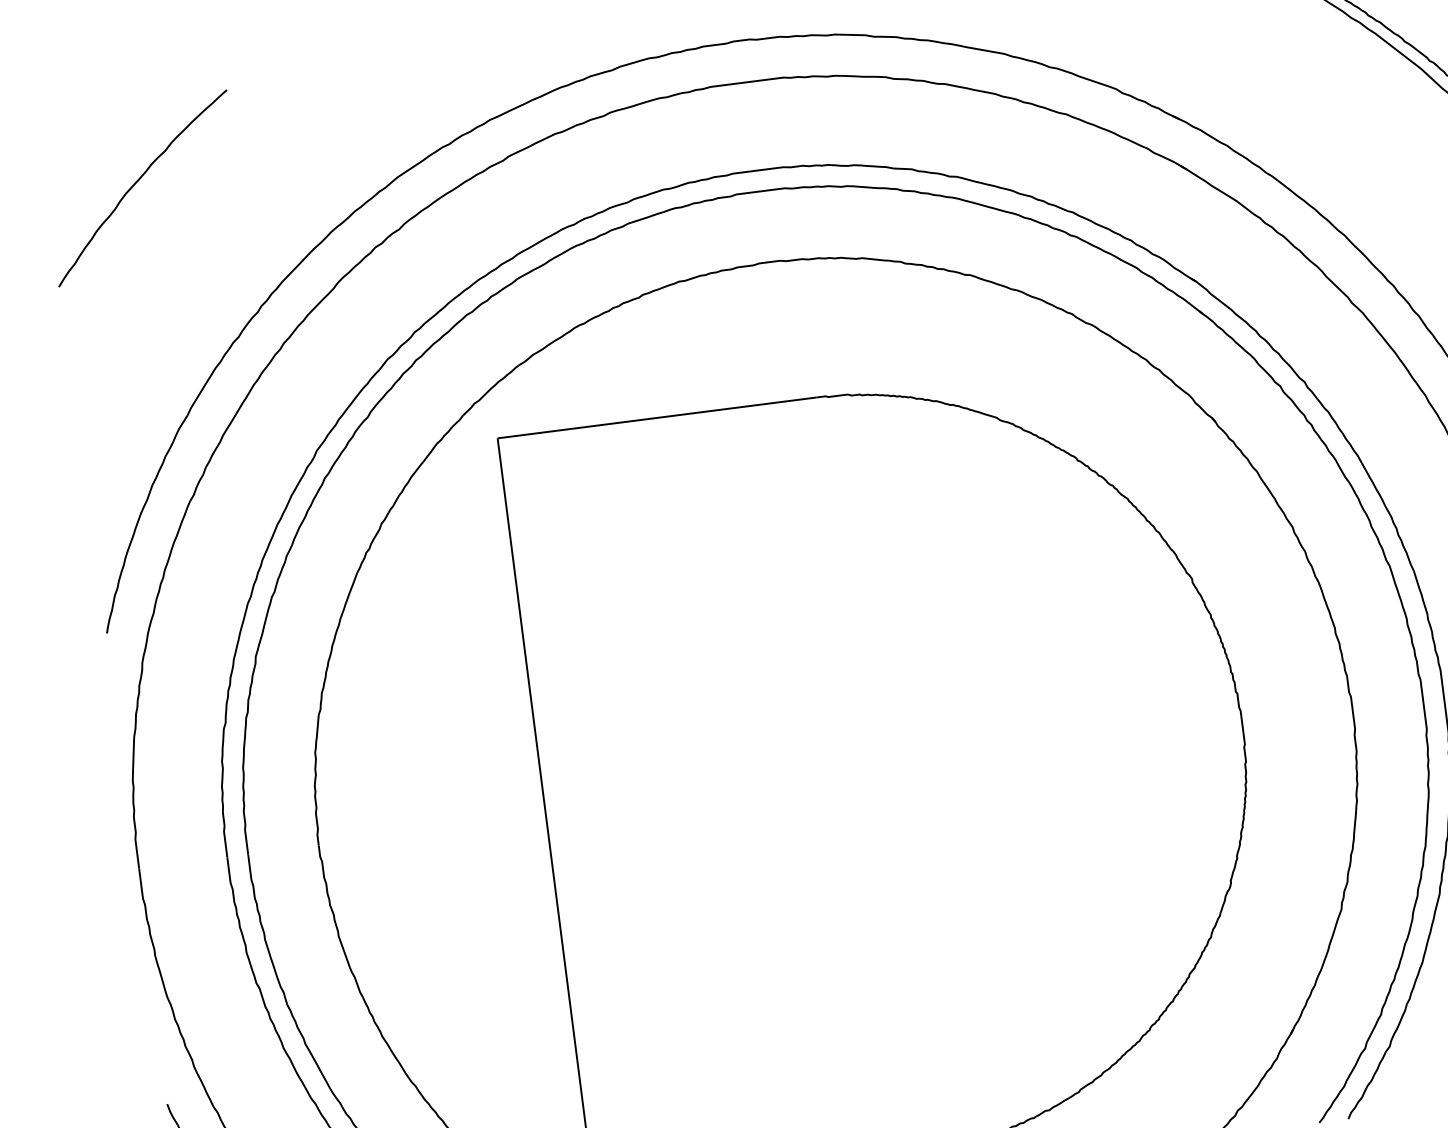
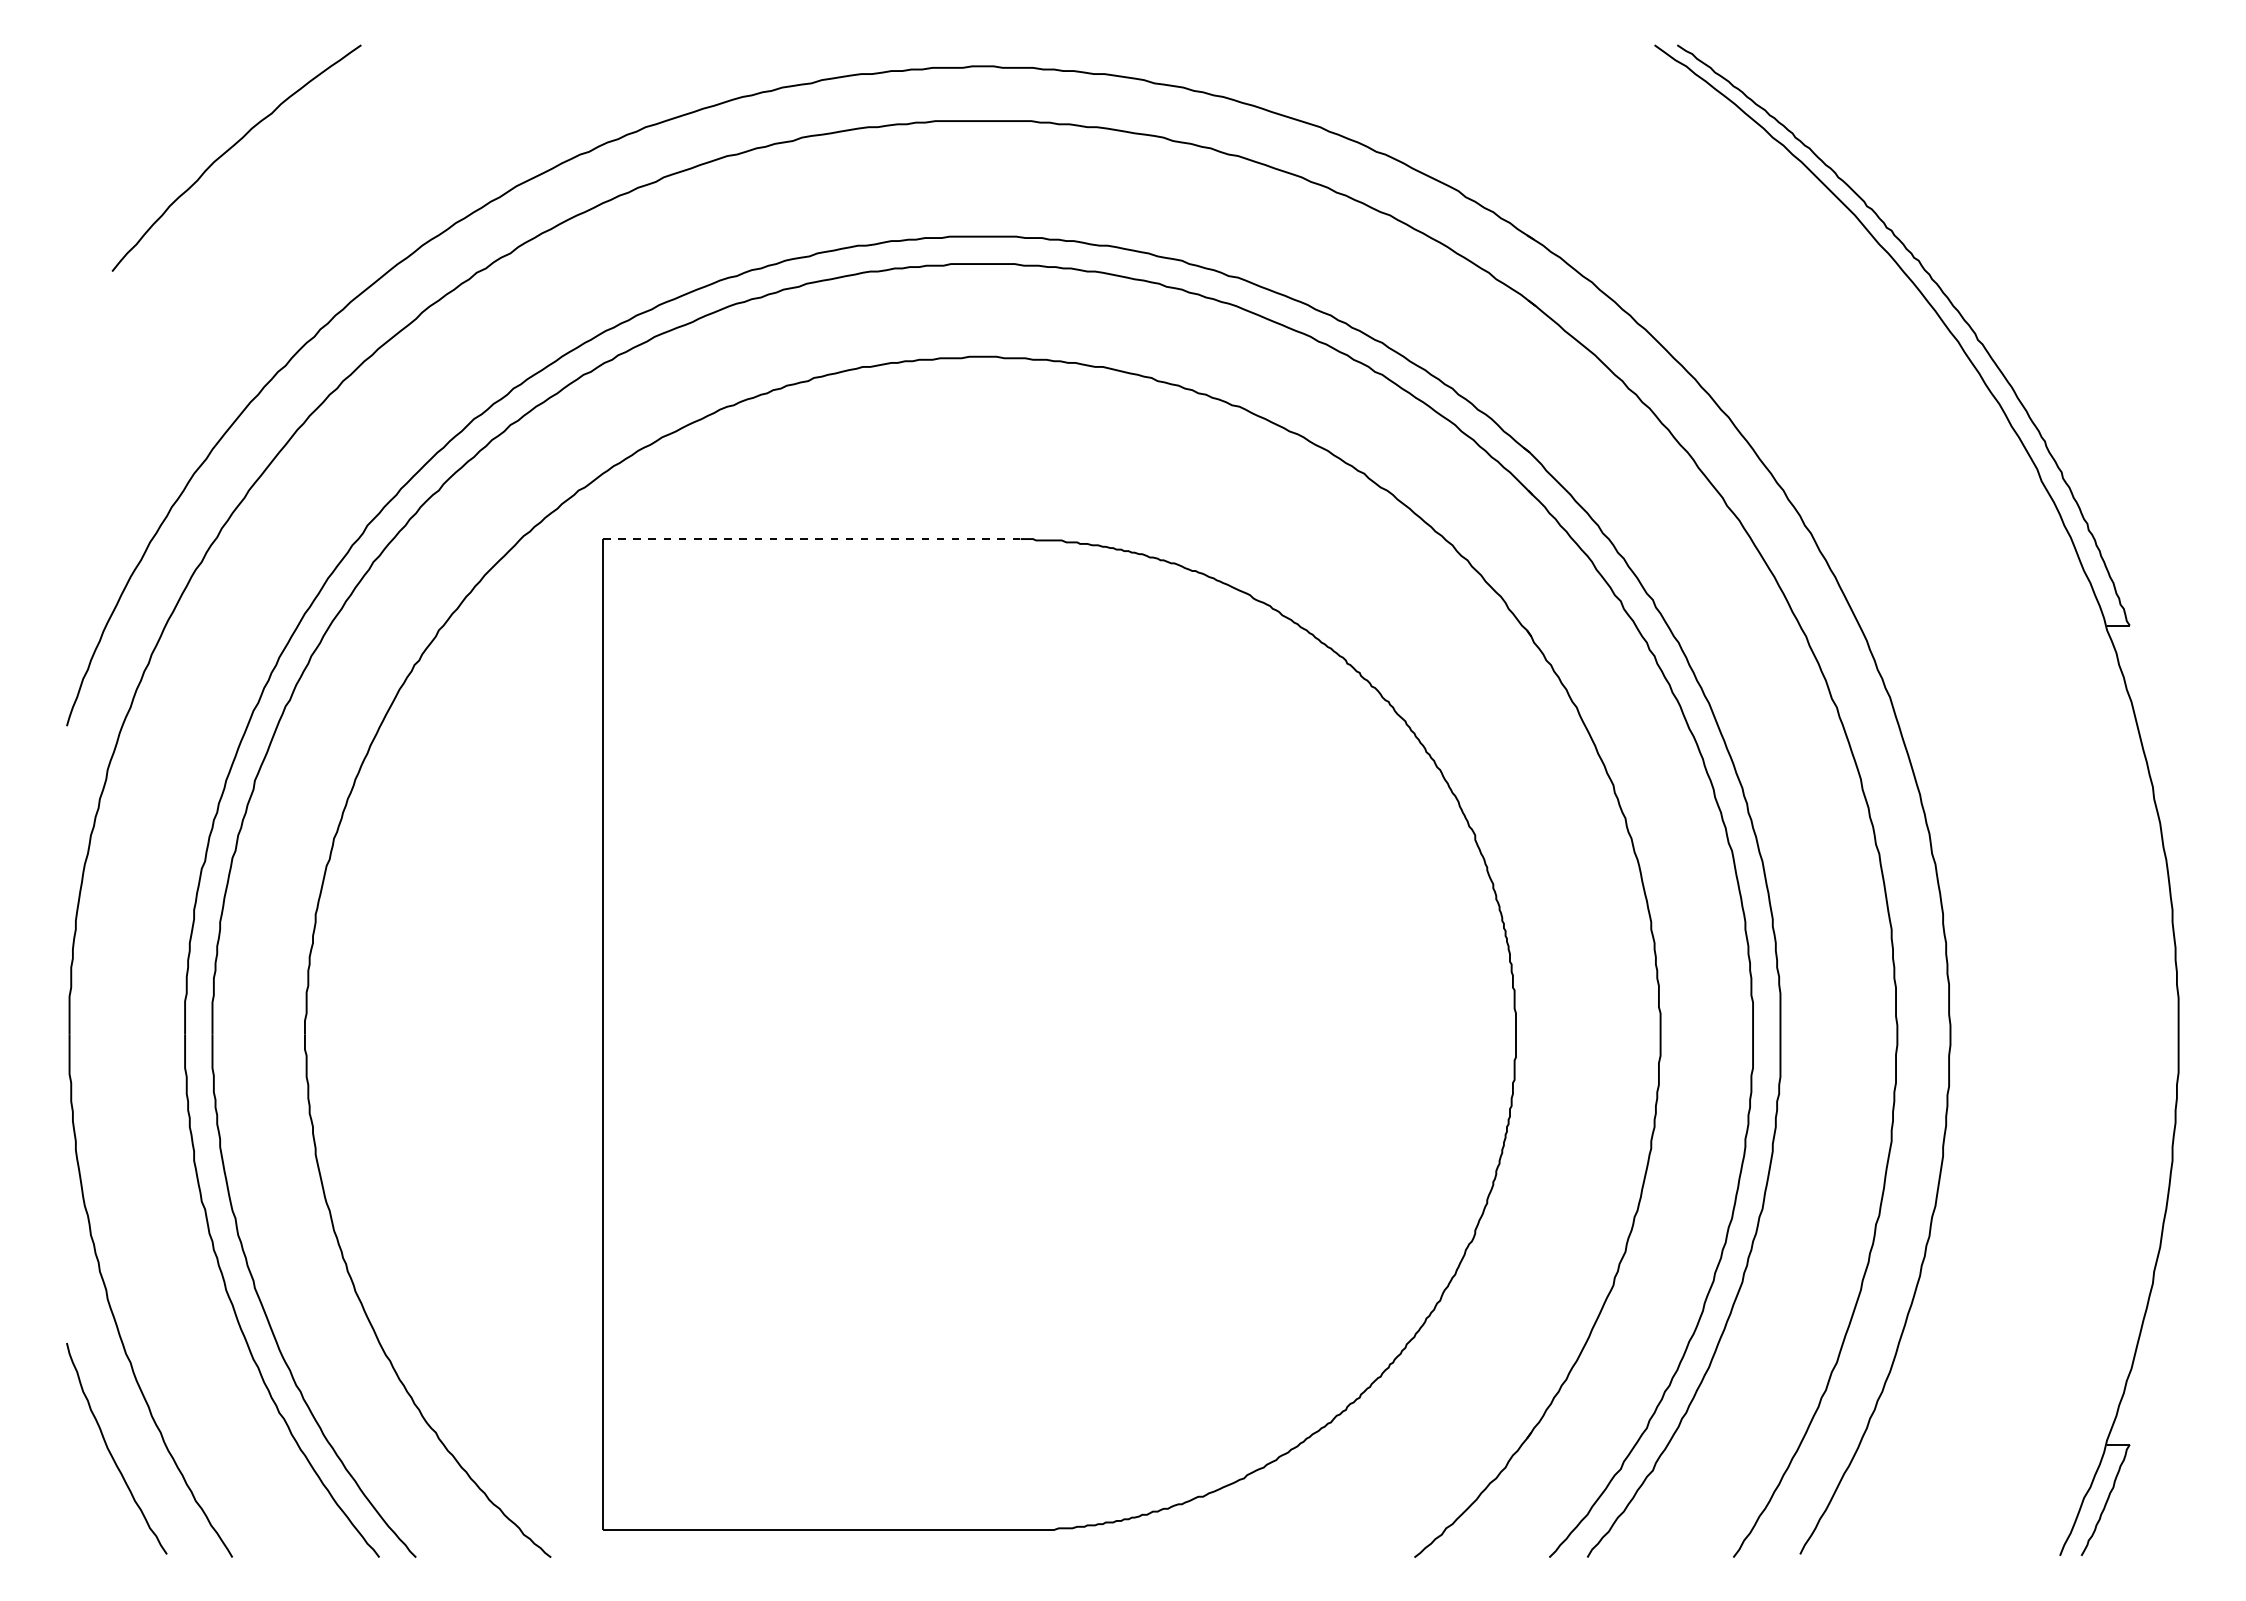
curve: (136, 183) -> (229, 150), moved
line: (656, 418) -> (811, 539), solid -> dashed

